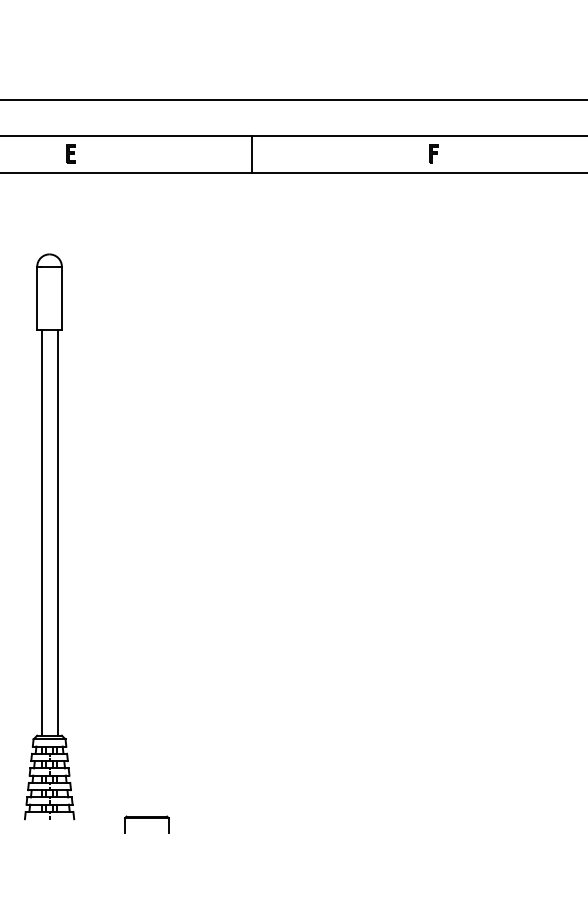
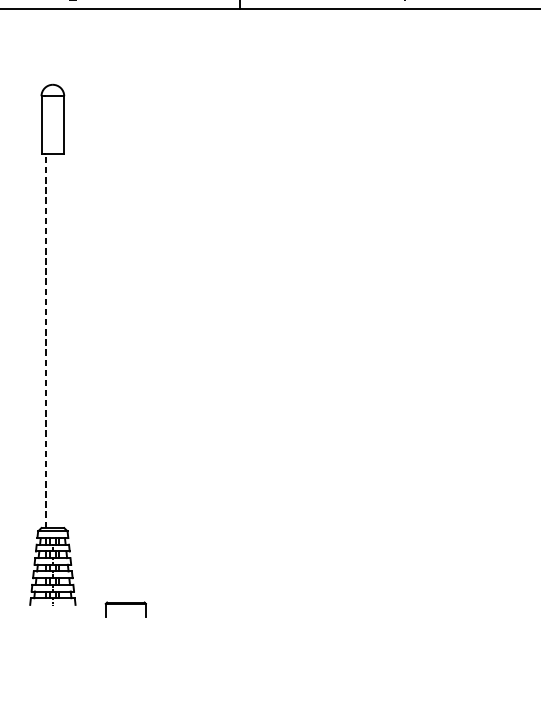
line: (41, 532) -> (45, 340), solid -> dashed
line: (57, 532) -> (60, 340), removed
part: (146, 824) -> (125, 609), moved

